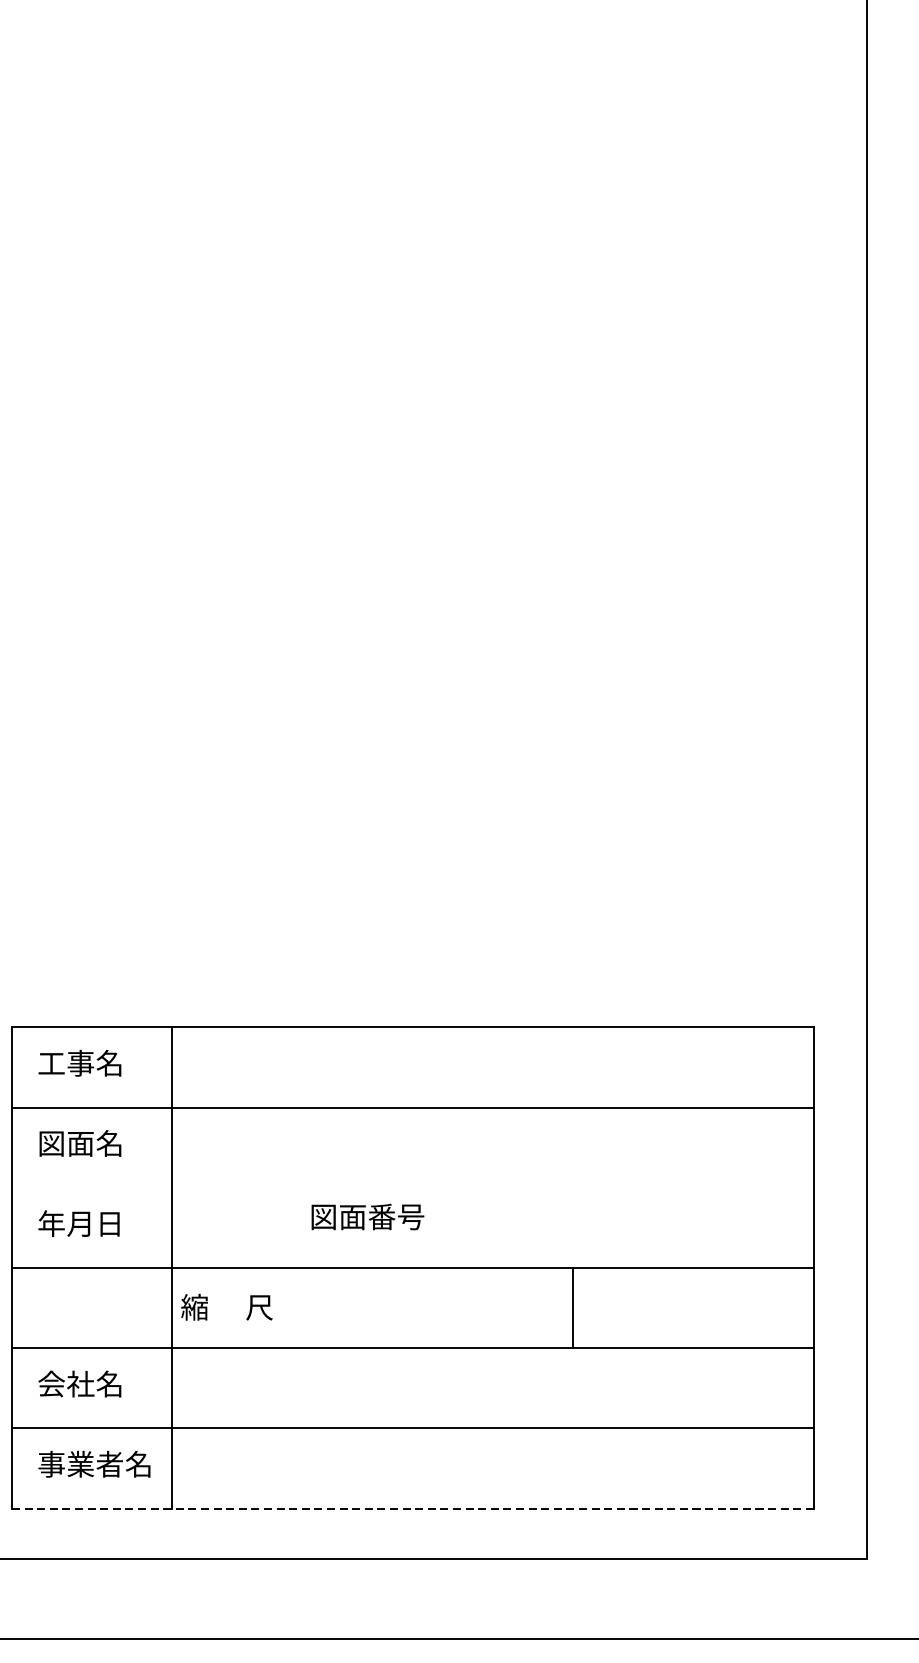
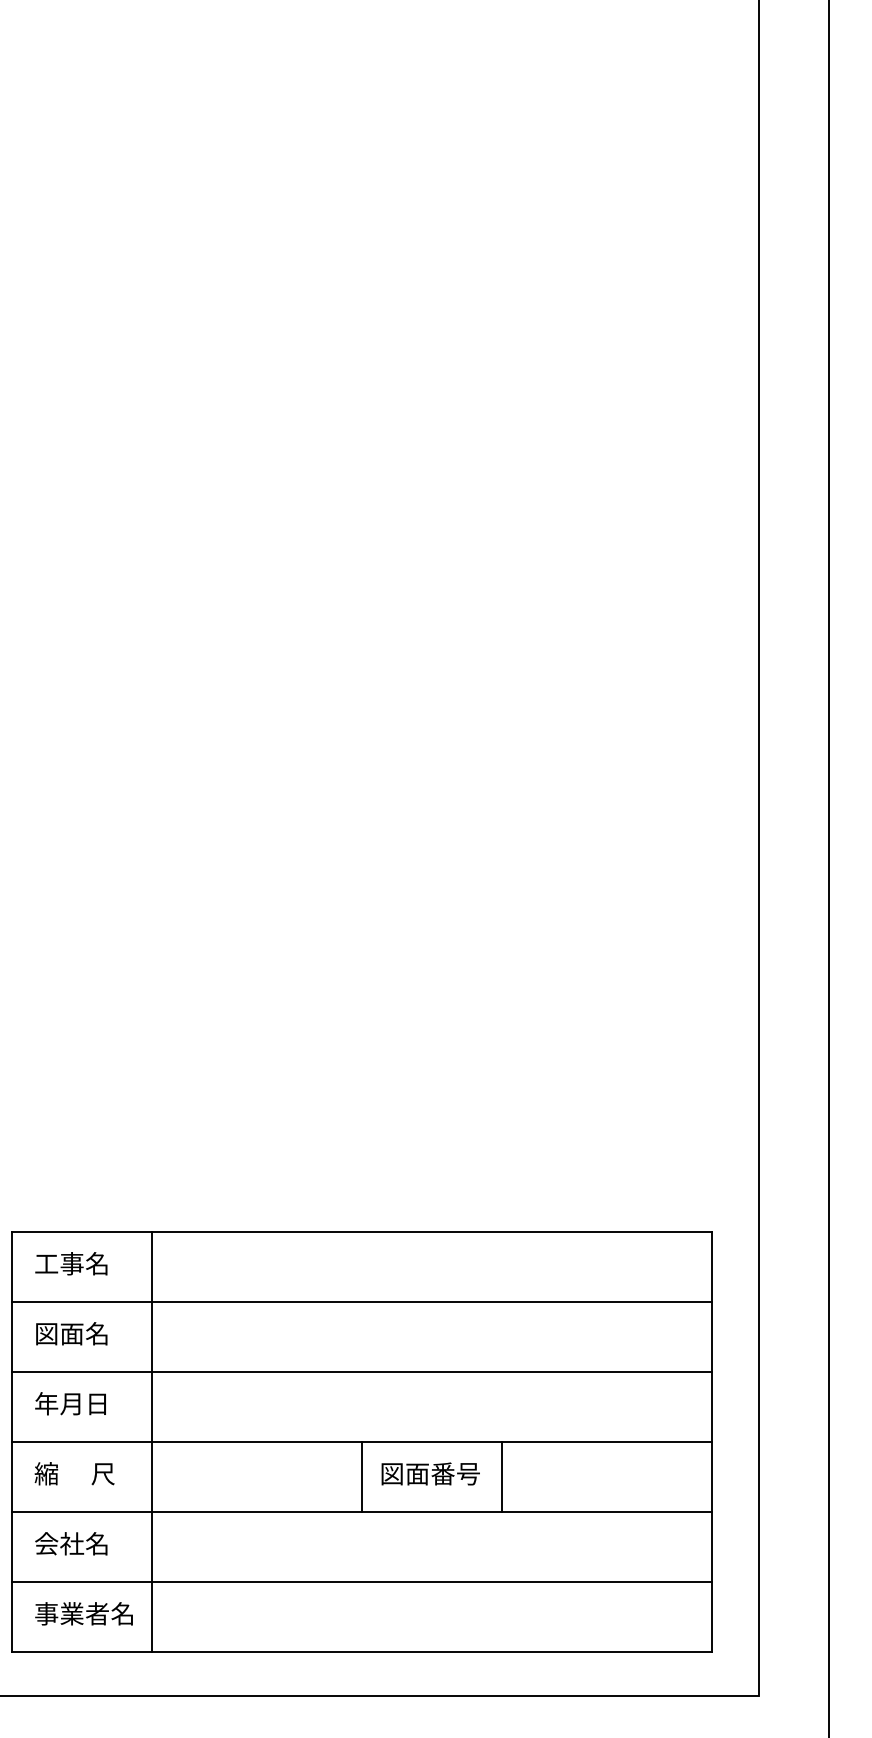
line: (413, 1187) -> (362, 1372), added
text: (367, 1216) -> (430, 1473), moved
text: (226, 1307) -> (74, 1473), moved
line: (413, 1308) -> (362, 1477), added
line: (413, 1508) -> (362, 1652), dashed -> solid

